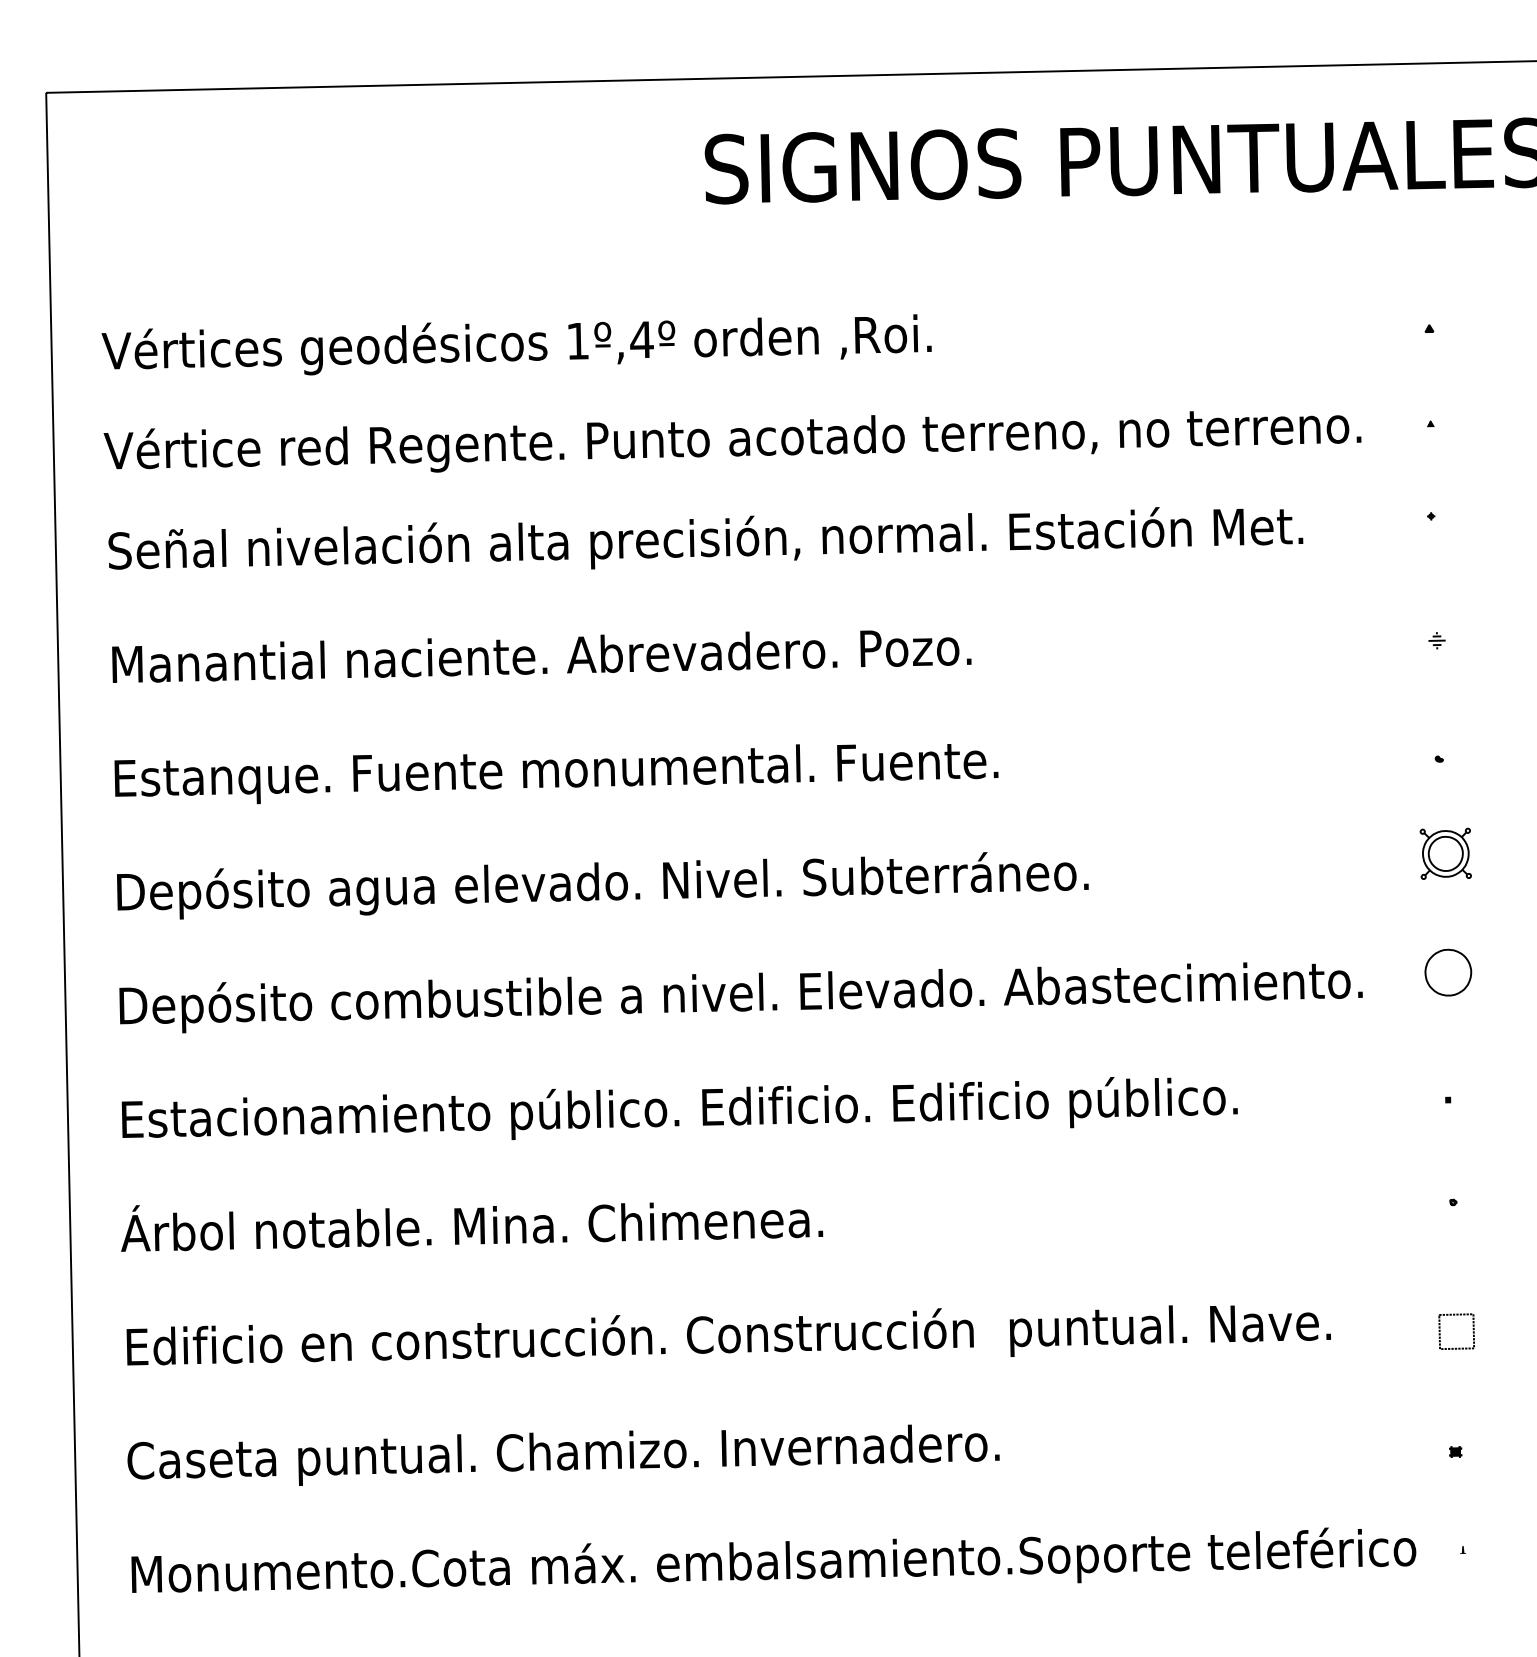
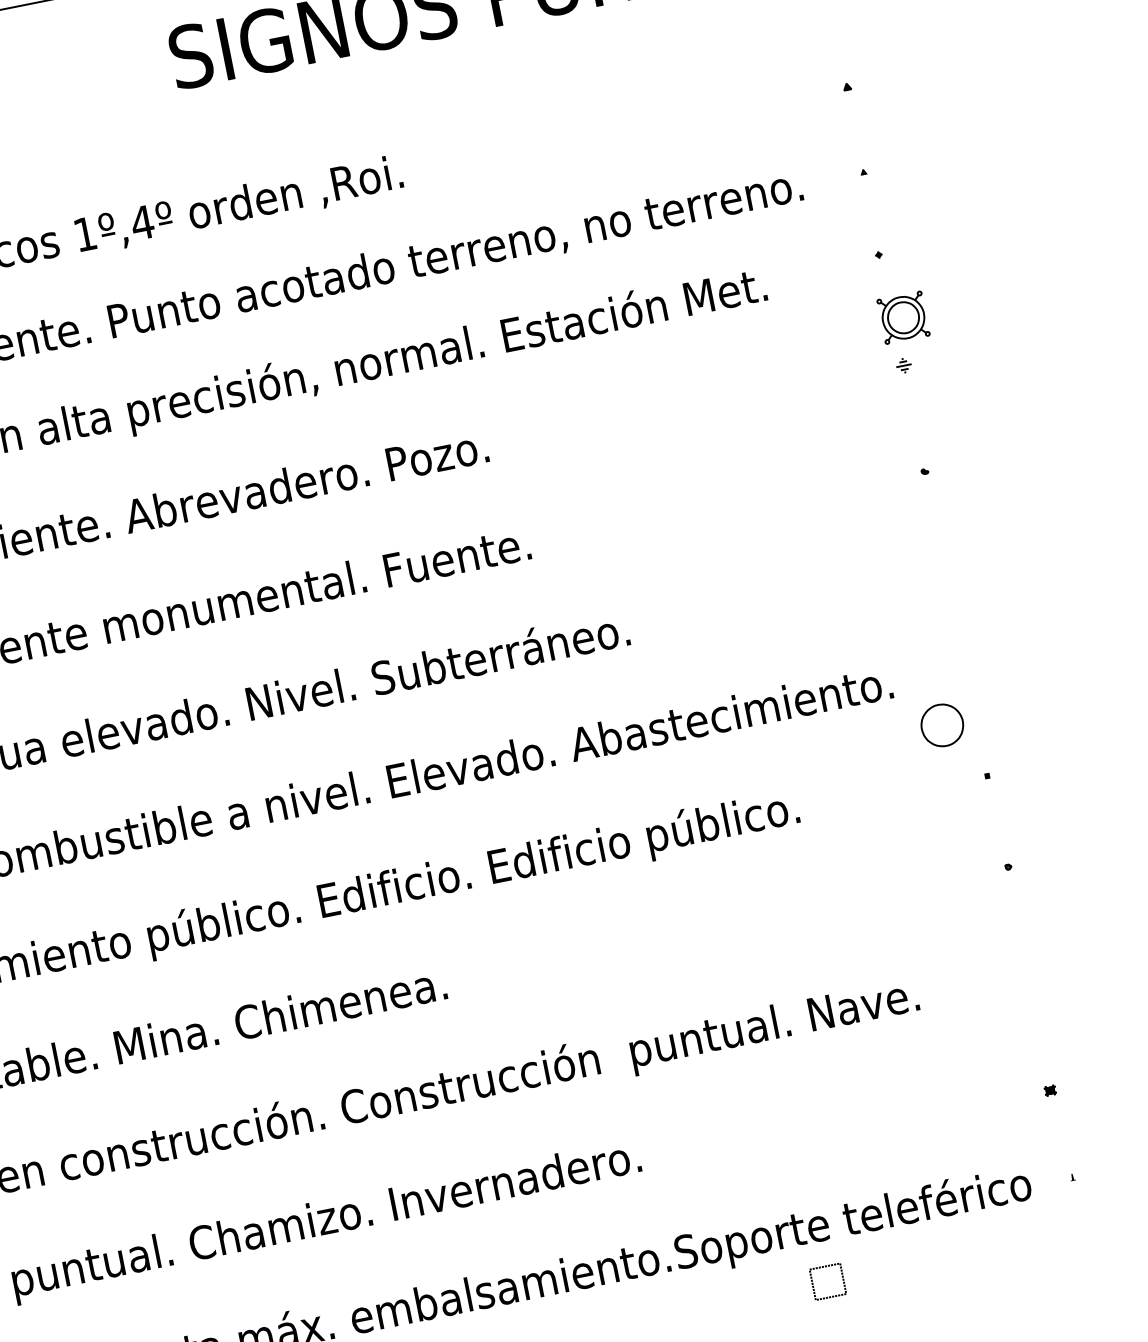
part: (1445, 853) -> (903, 317), moved
part: (1448, 972) -> (942, 725), moved
part: (1456, 1315) -> (825, 1267), moved

